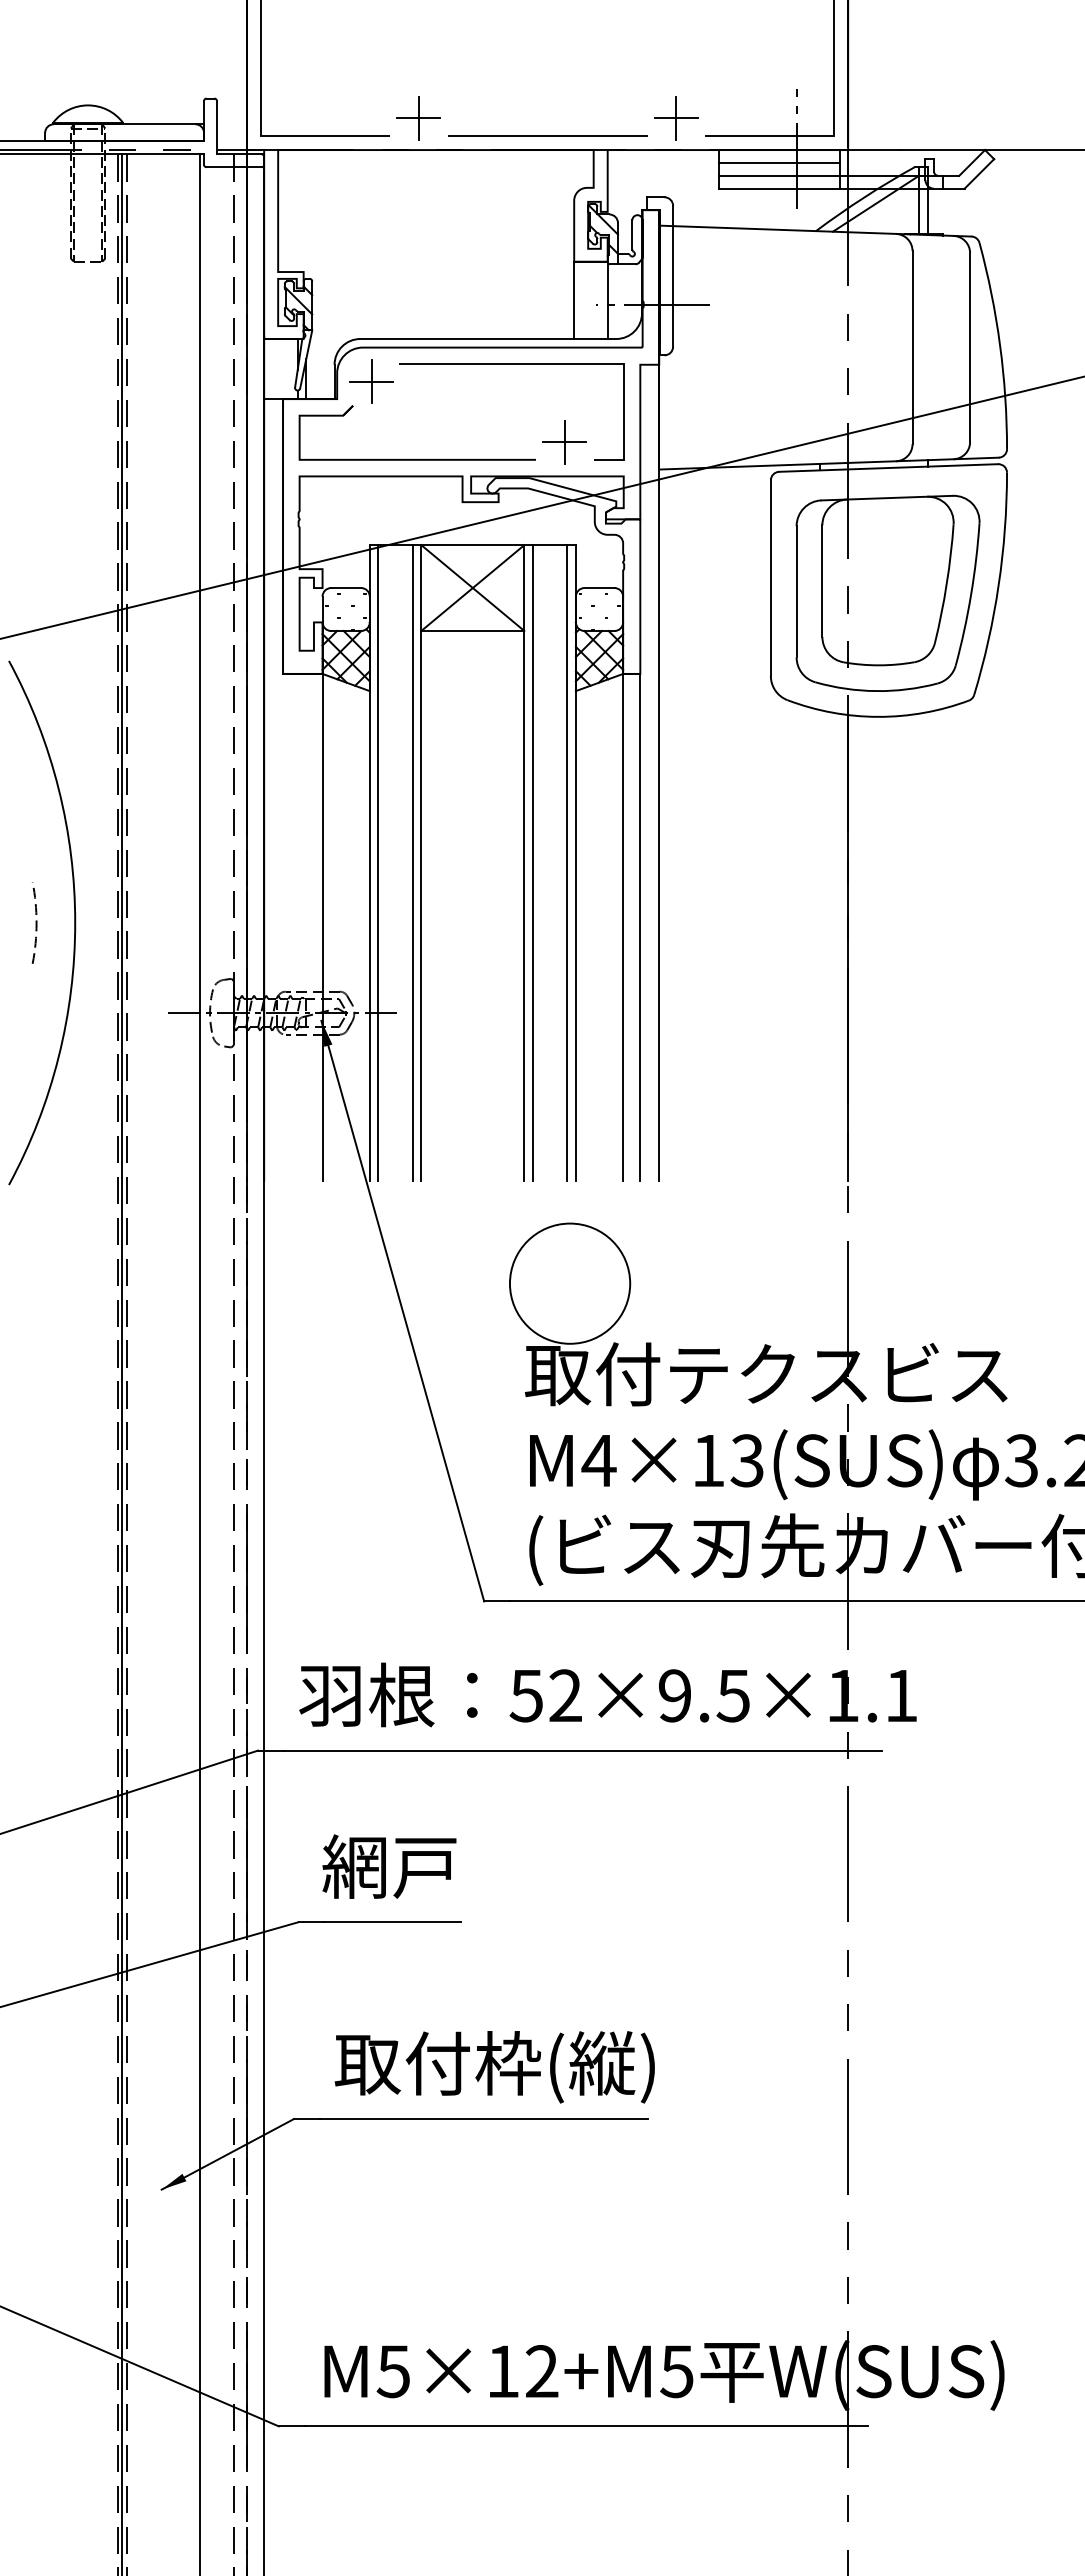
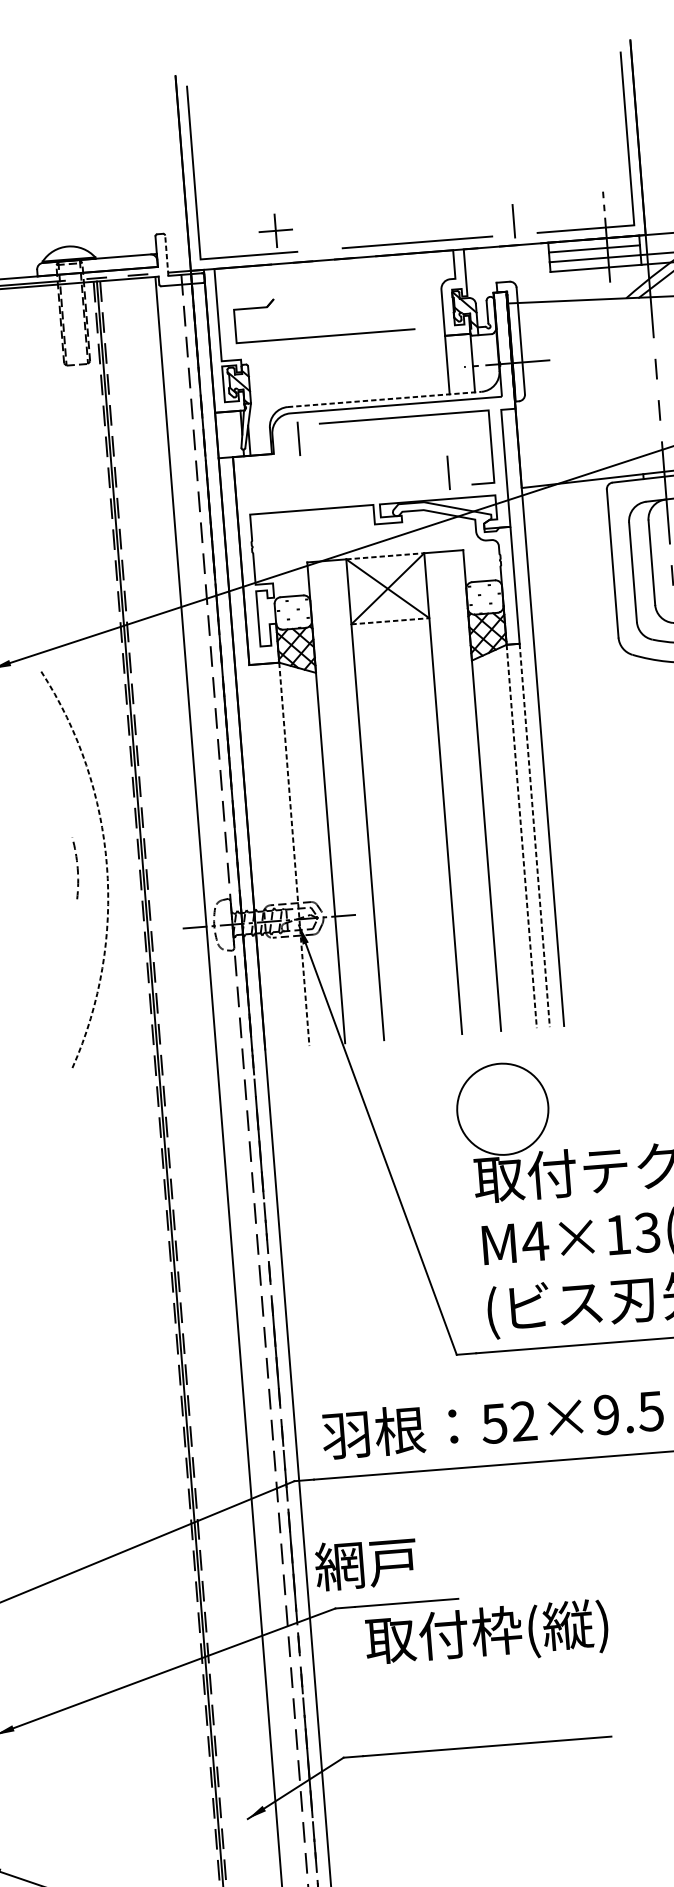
part: (418, 118) -> (275, 231), moved
line: (675, 118) -> (513, 221), removed
line: (216, 127) -> (166, 255), solid -> dashed
line: (488, 339) -> (384, 399), solid -> dashed
line: (371, 381) -> (298, 438), removed
line: (564, 442) -> (448, 473), removed
part: (416, 458) -> (324, 335), moved
line: (472, 545) -> (385, 556), solid -> dashed
line: (472, 631) -> (390, 621), solid -> dashed
line: (378, 862) -> (332, 802), removed
line: (412, 862) -> (358, 800), removed
line: (532, 862) -> (449, 792), removed
line: (567, 862) -> (475, 790), removed
arc: (75, 922) -> (107, 865), solid -> dashed
line: (322, 927) -> (294, 854), solid -> dashed
line: (623, 927) -> (522, 836), solid -> dashed
line: (640, 927) -> (534, 835), solid -> dashed
text: (389, 1866) -> (366, 1563), moved
text: (494, 2067) -> (486, 1634), moved

